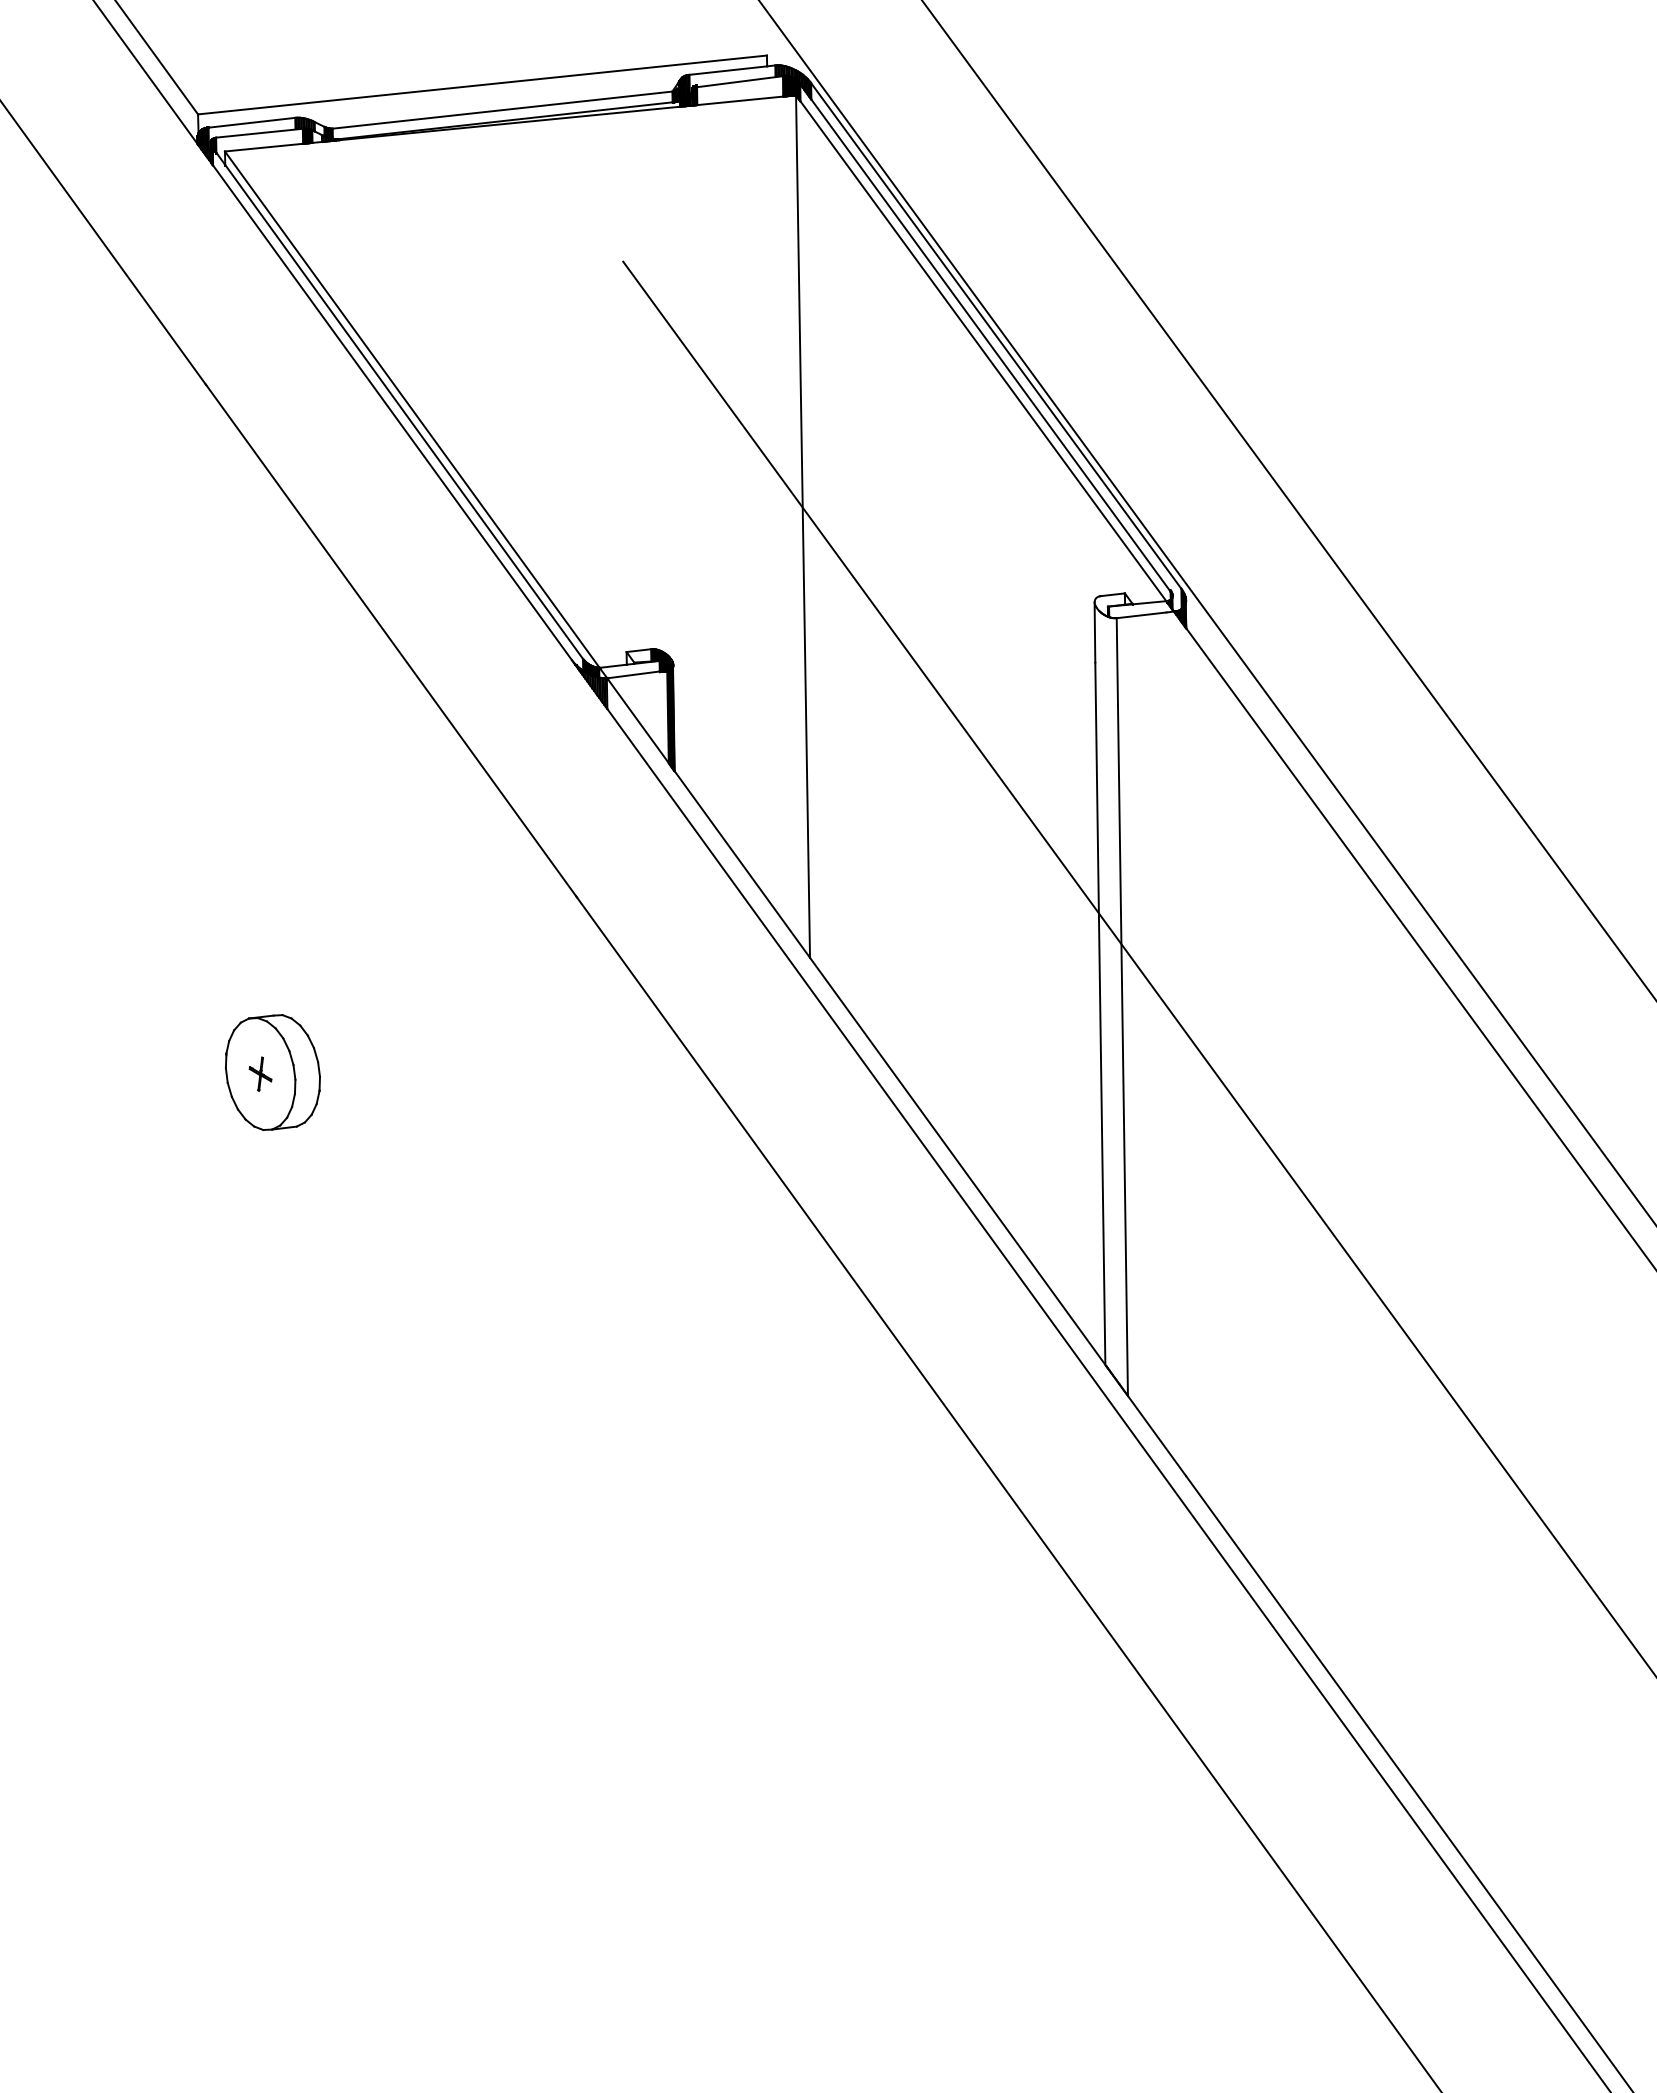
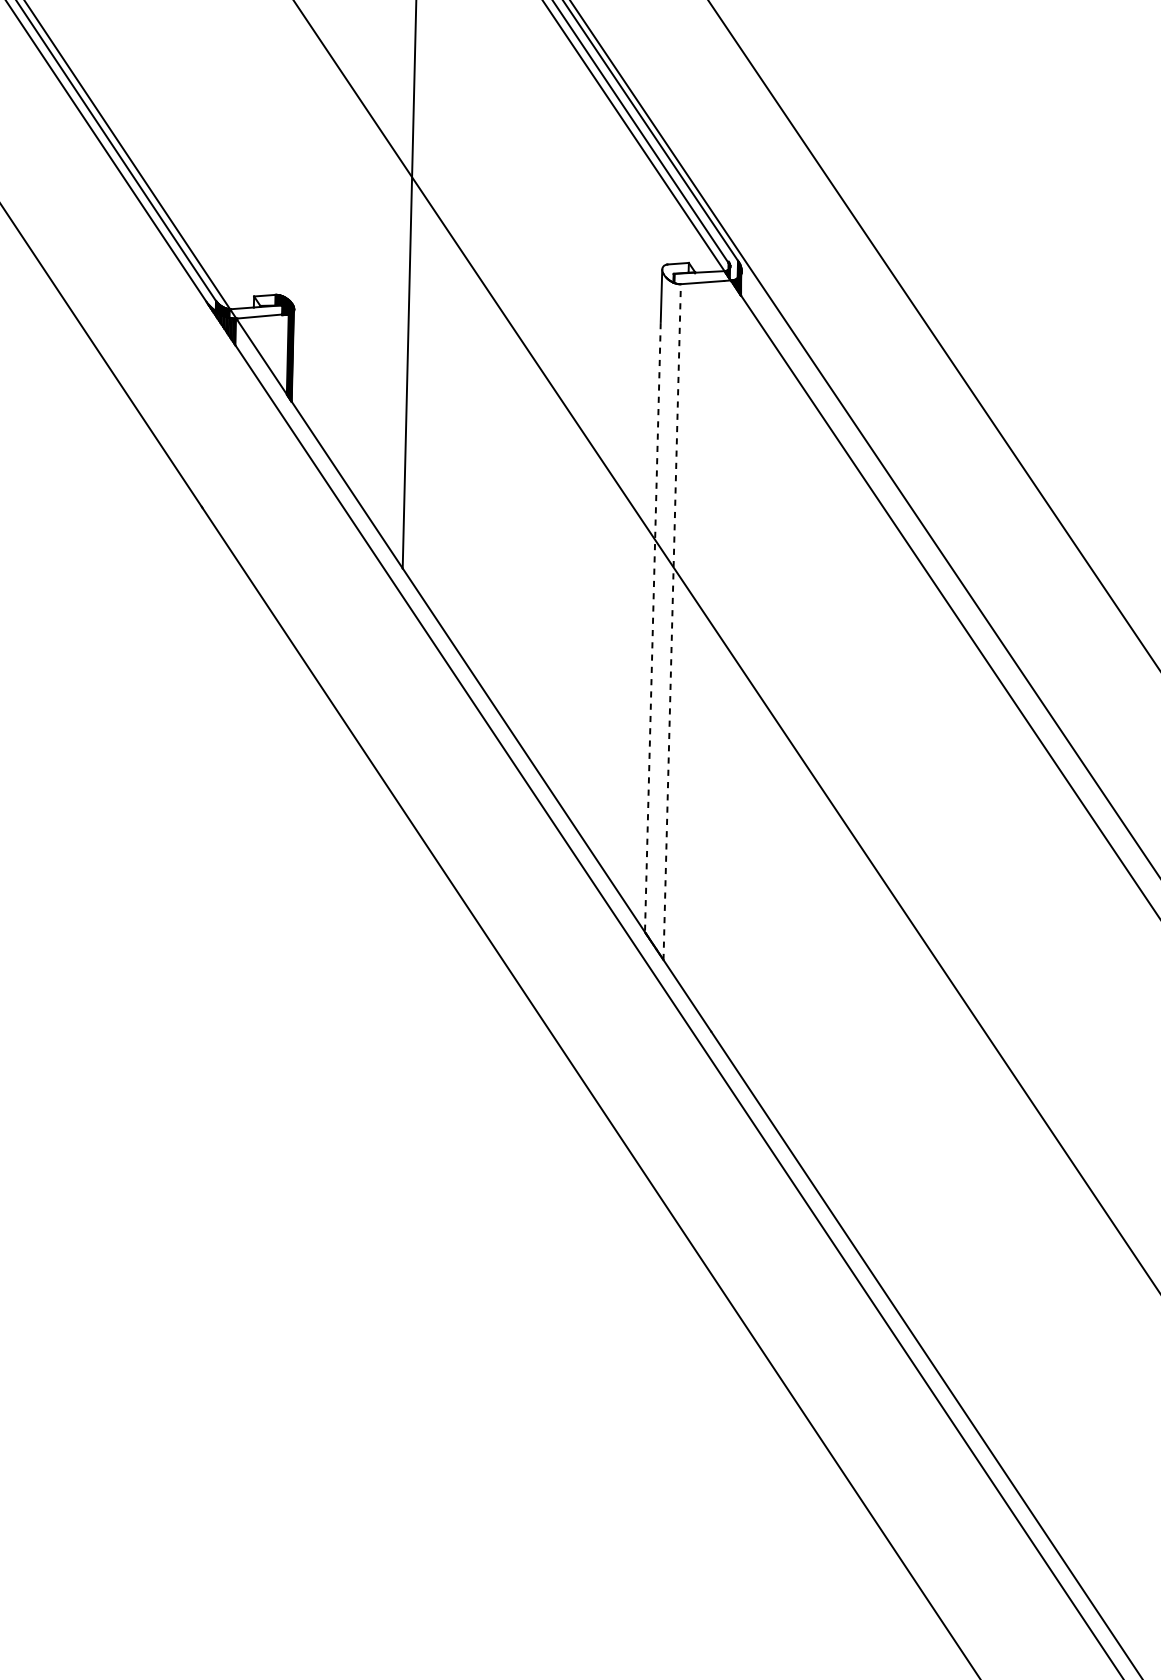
line: (1122, 1007) -> (672, 622), solid -> dashed
line: (1100, 1012) -> (653, 626), solid -> dashed

